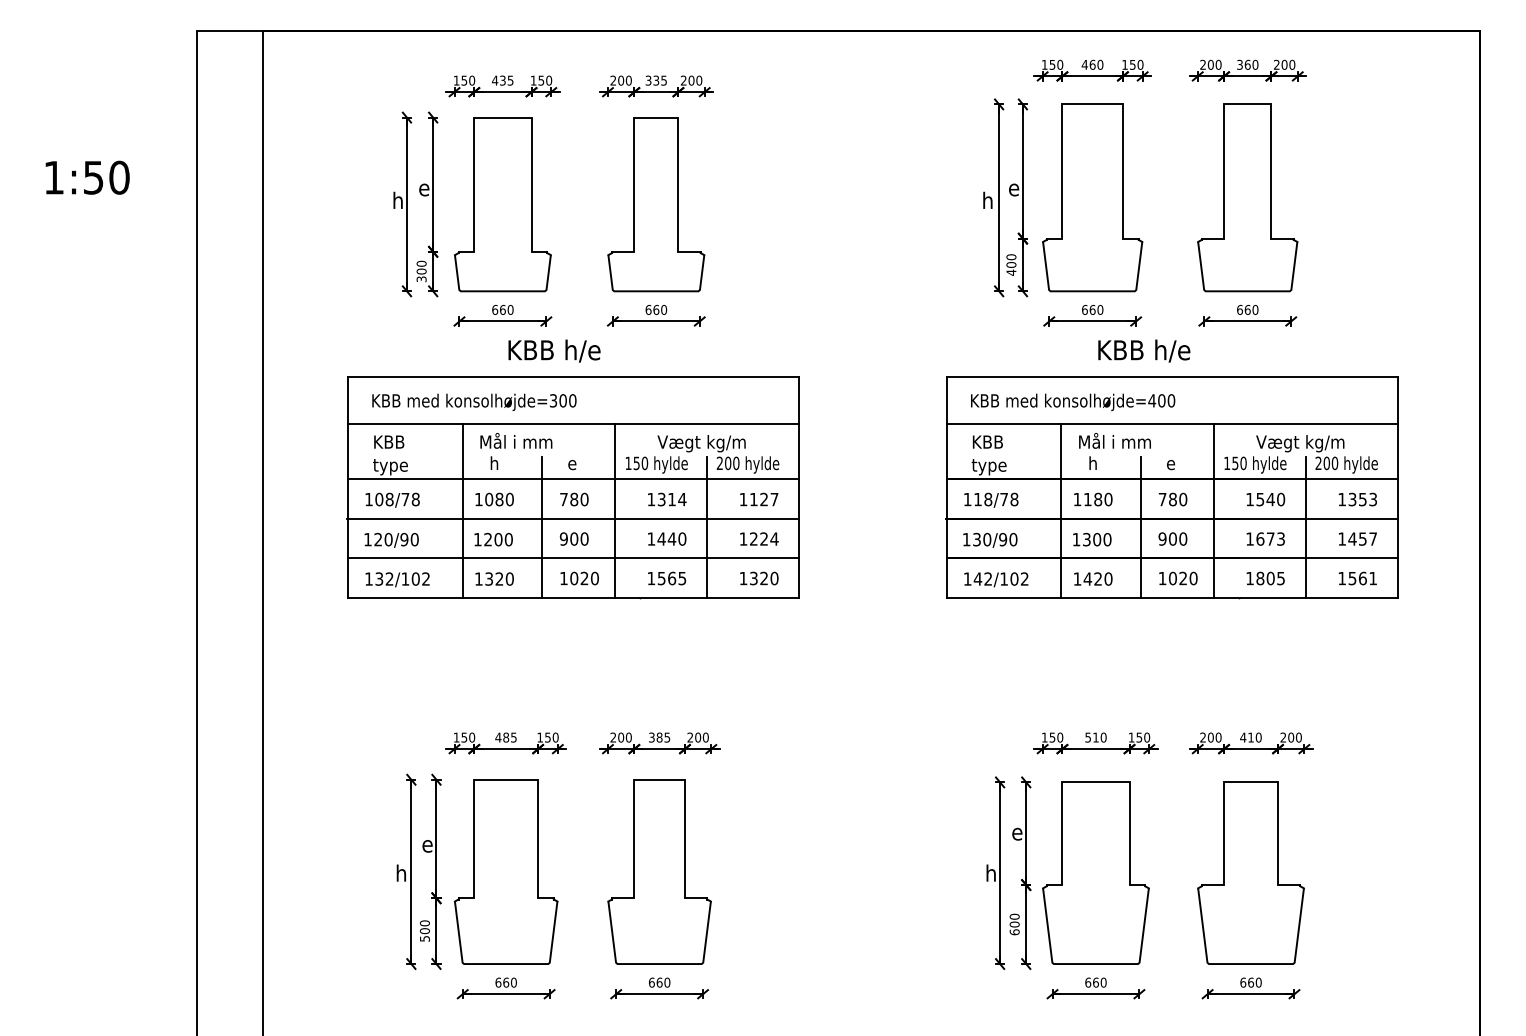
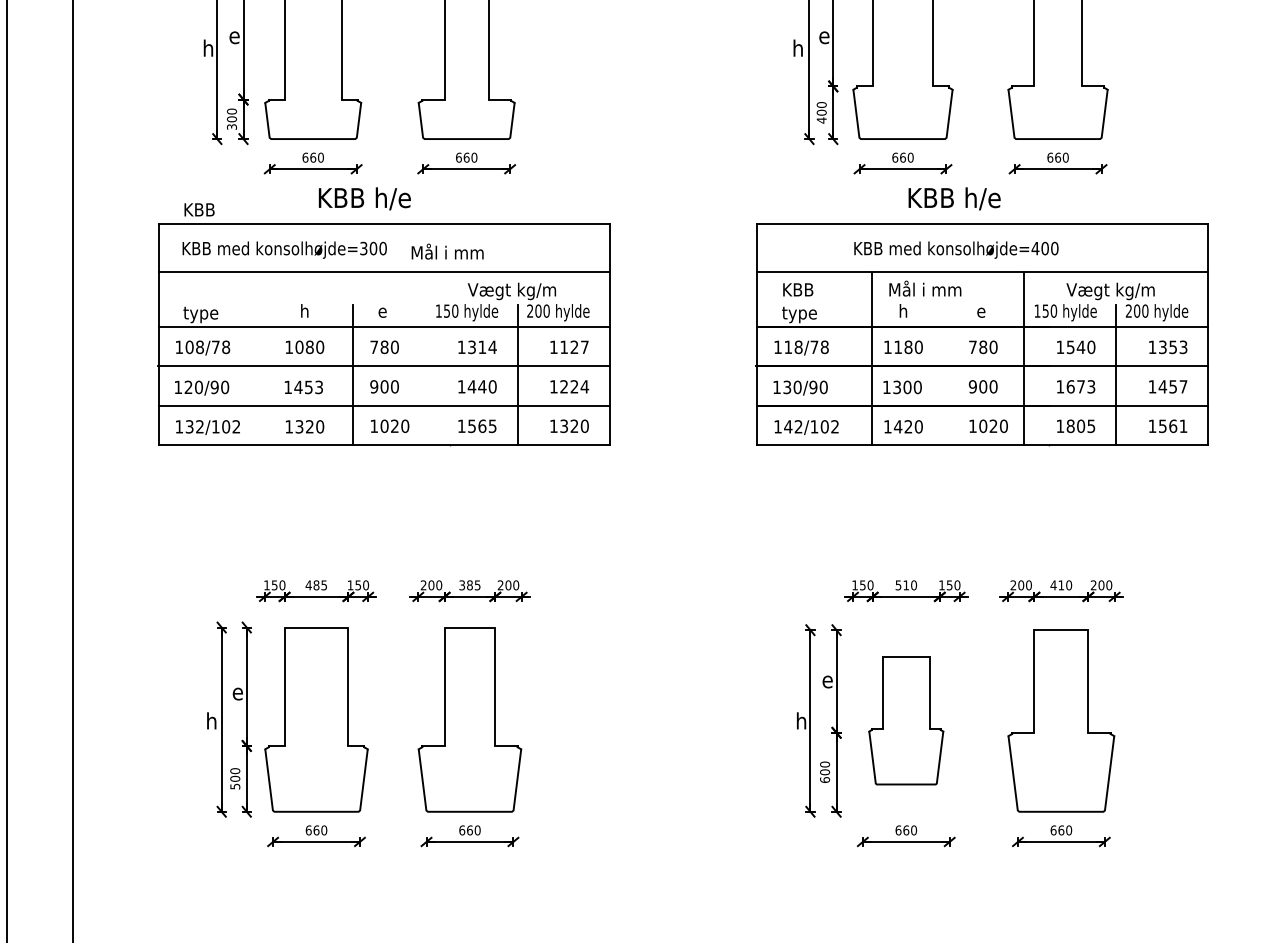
text: (1073, 402) -> (956, 250), moved
text: (516, 440) -> (447, 251), moved
text: (389, 441) -> (199, 209), moved
line: (462, 510) -> (272, 358), removed
line: (615, 510) -> (425, 358), removed
line: (1140, 527) -> (950, 375), removed
text: (497, 539) -> (307, 387), 1200 -> 1453
part: (1095, 872) -> (905, 720), size x0.7

